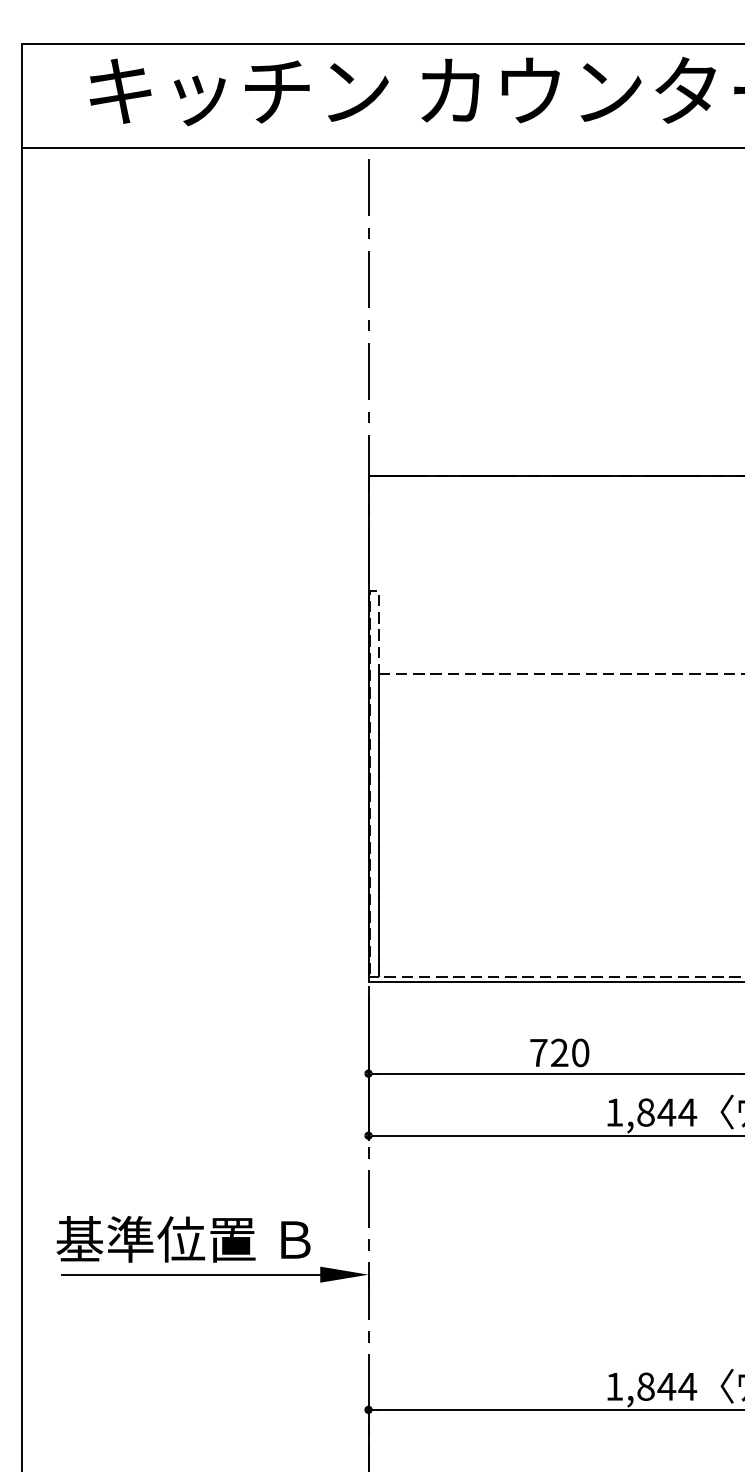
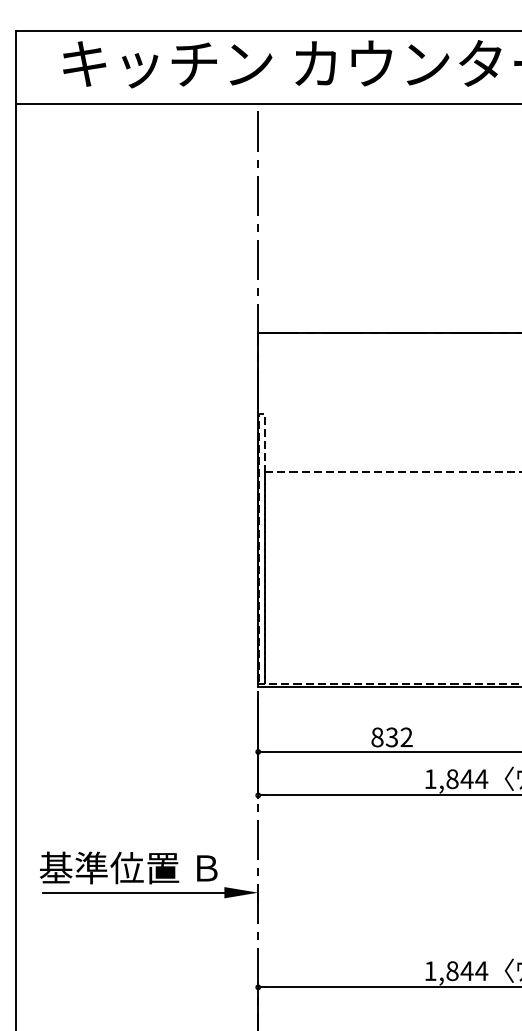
text: (558, 1053) -> (391, 737), 720 -> 832

